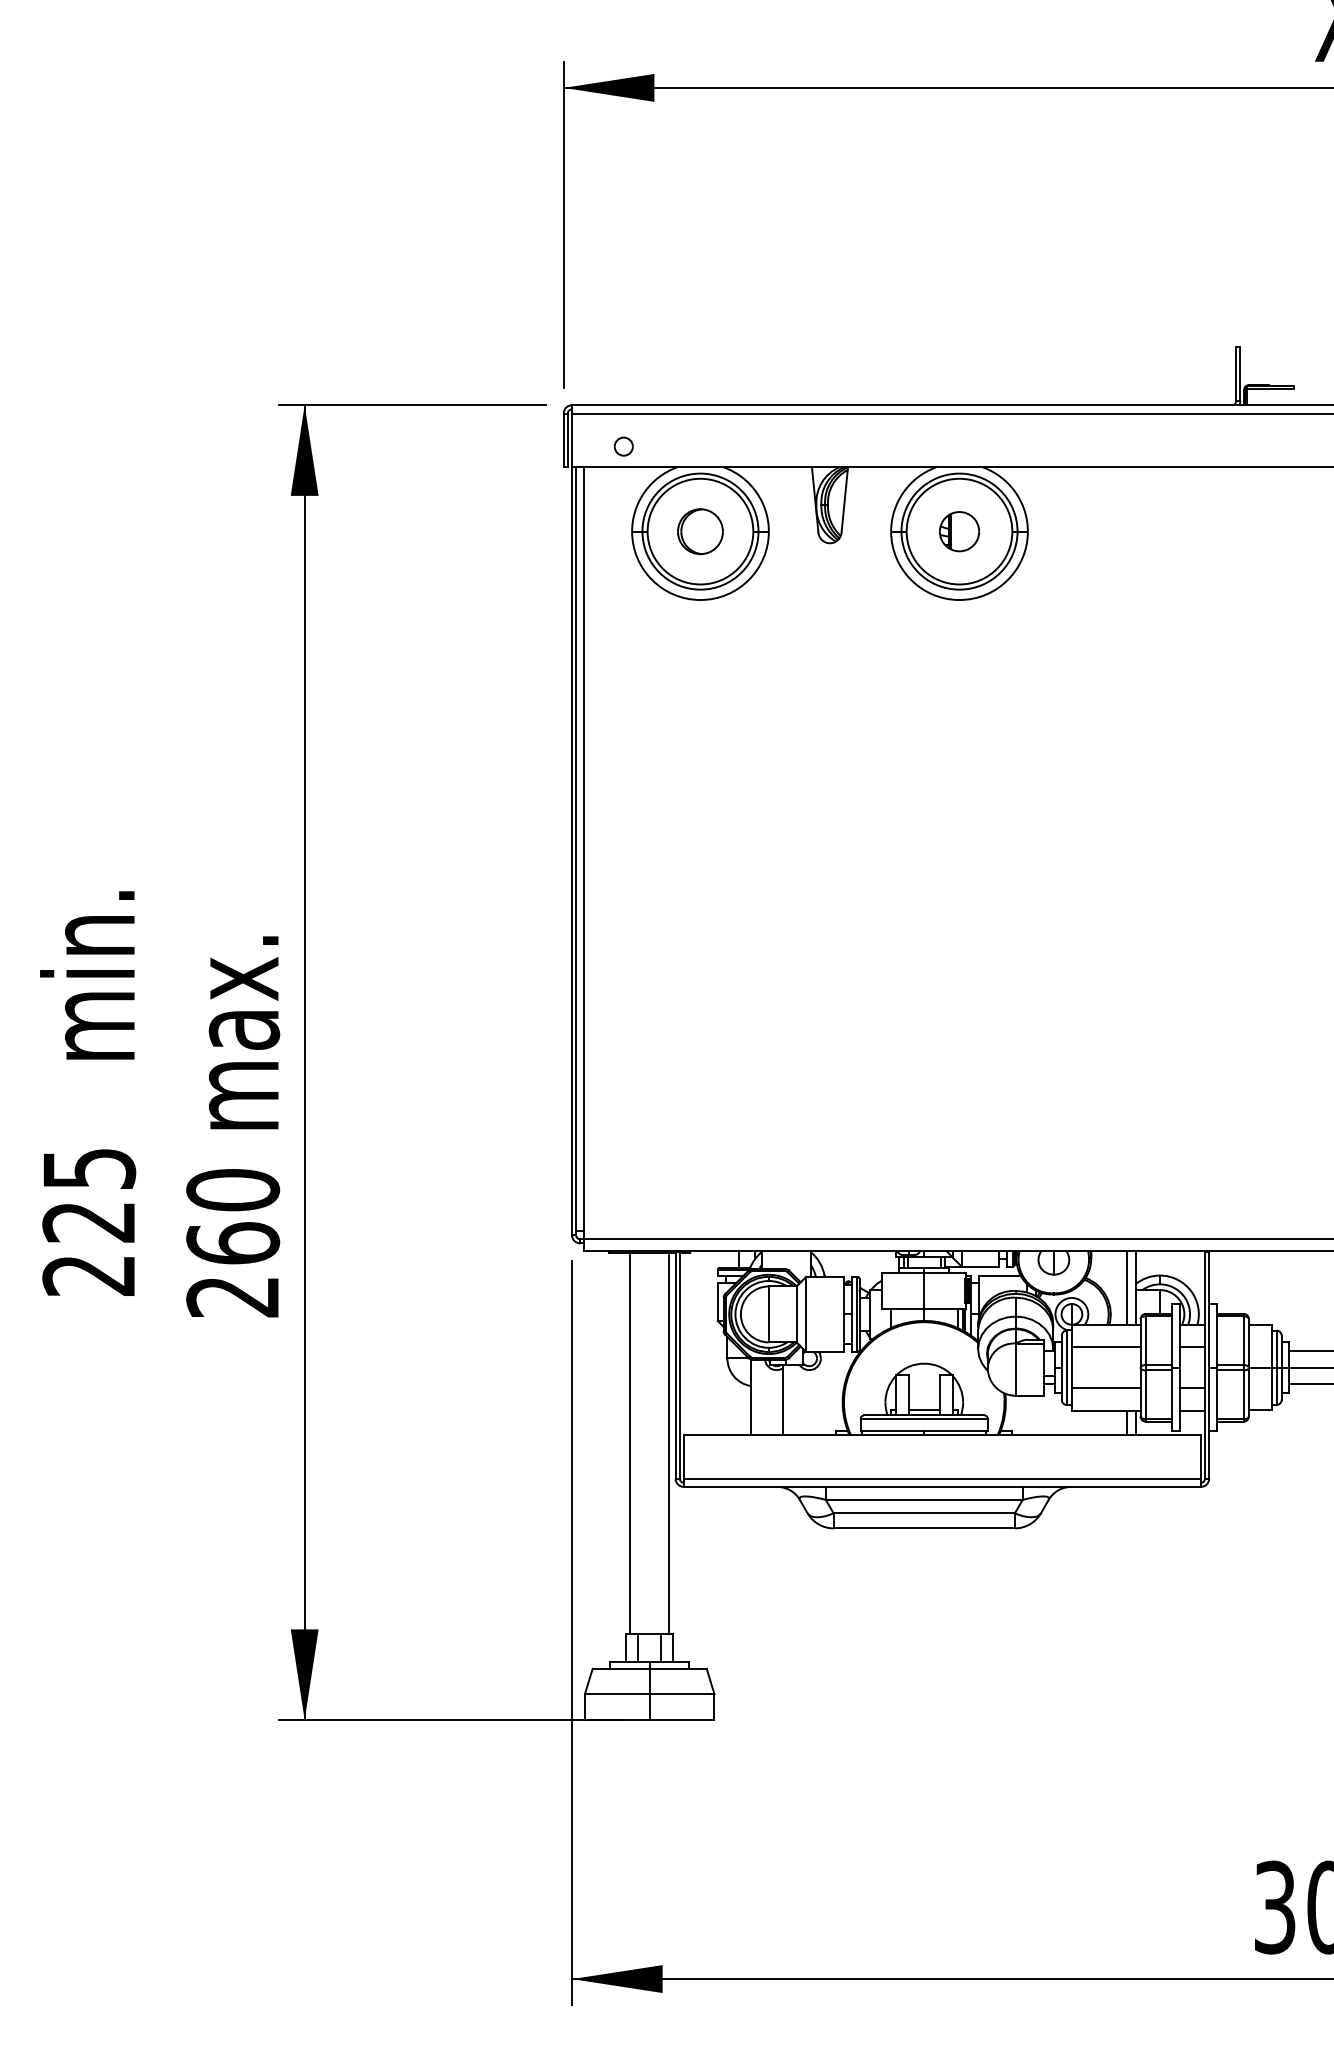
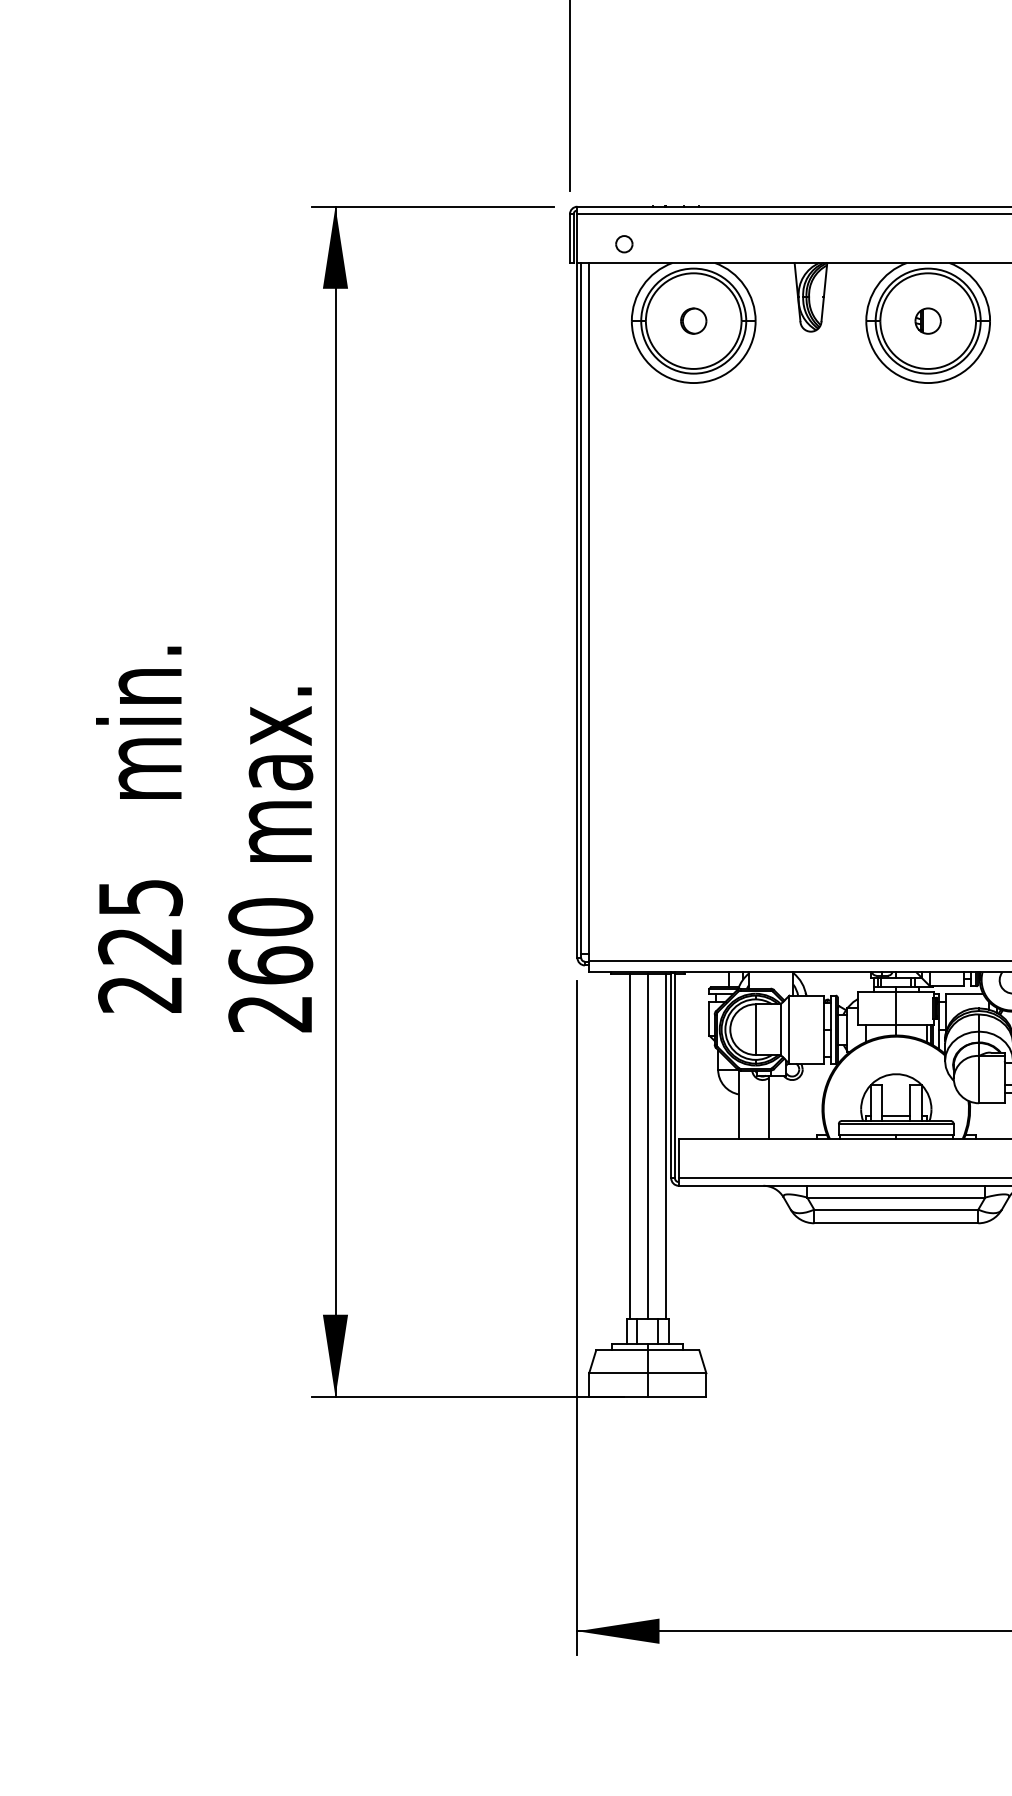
part: (700, 531) -> (693, 321), size x0.62
part: (959, 531) -> (928, 321), size x0.71
line: (649, 1442) -> (647, 1145), added

